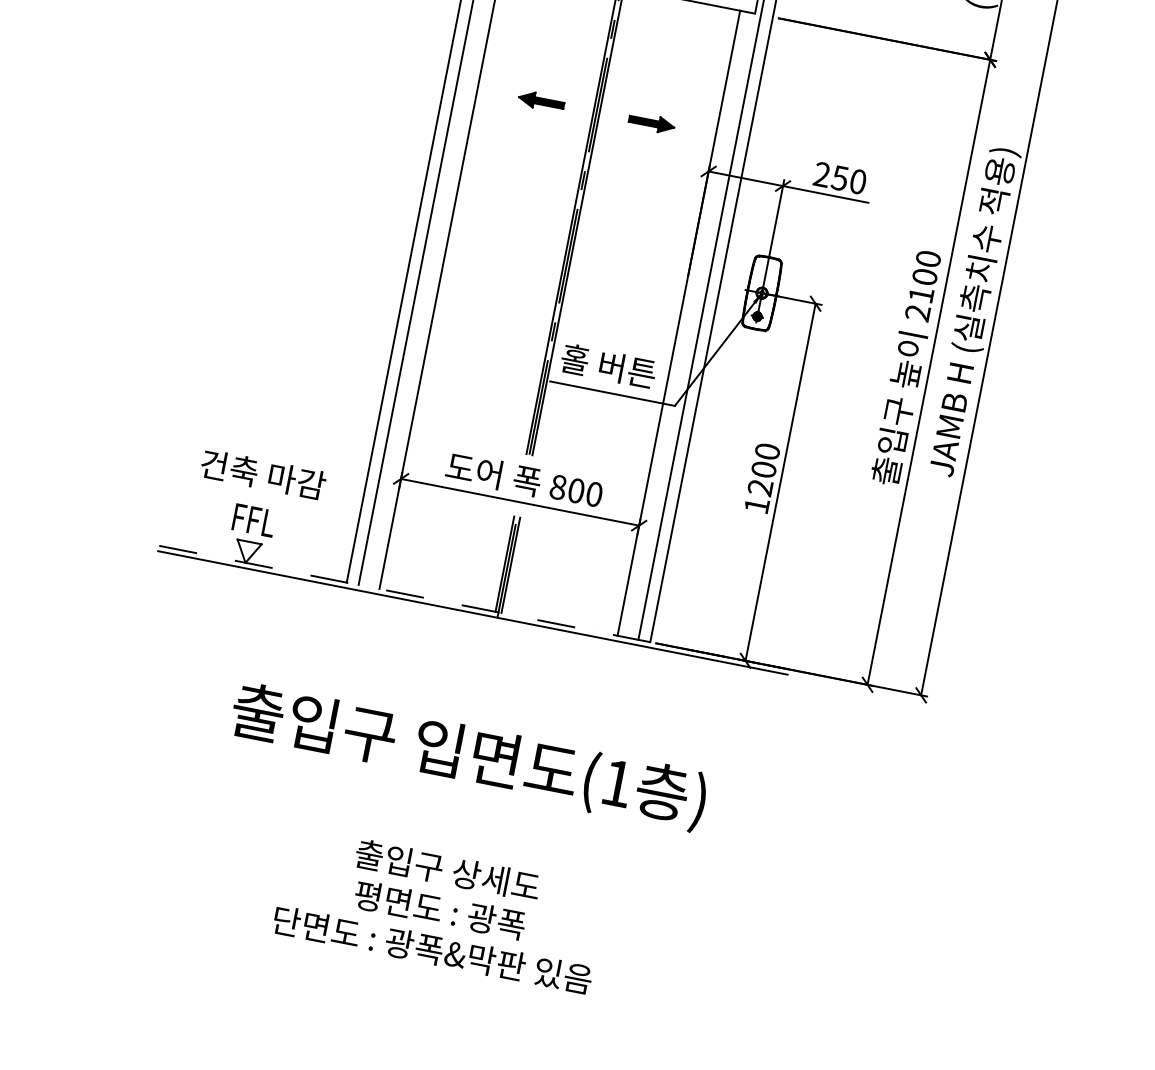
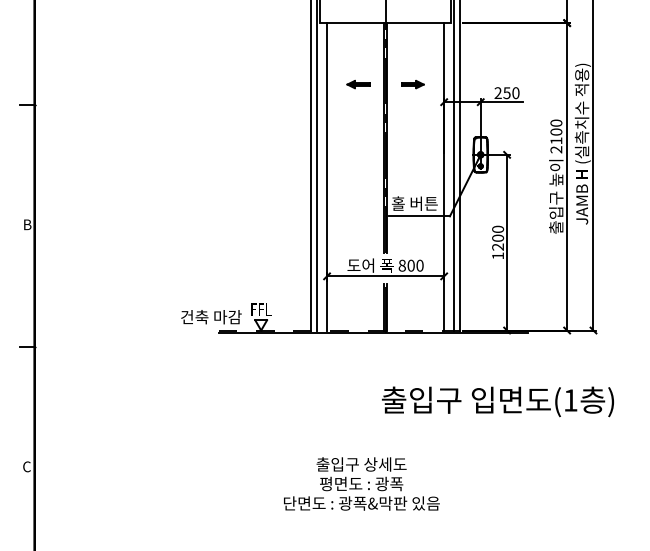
text: (263, 475) -> (211, 317), moved
text: (467, 756) -> (497, 401), moved
text: (440, 909) -> (361, 483), moved

